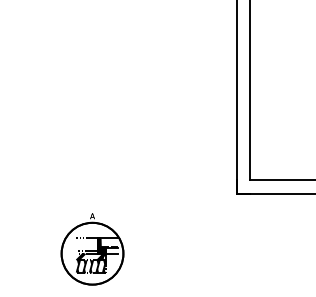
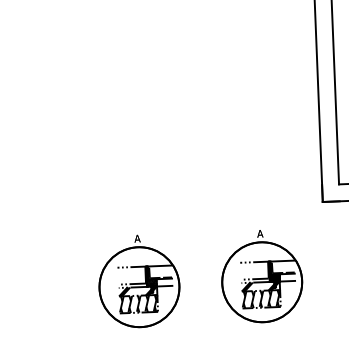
part: (187, 249) -> (261, 276), added

